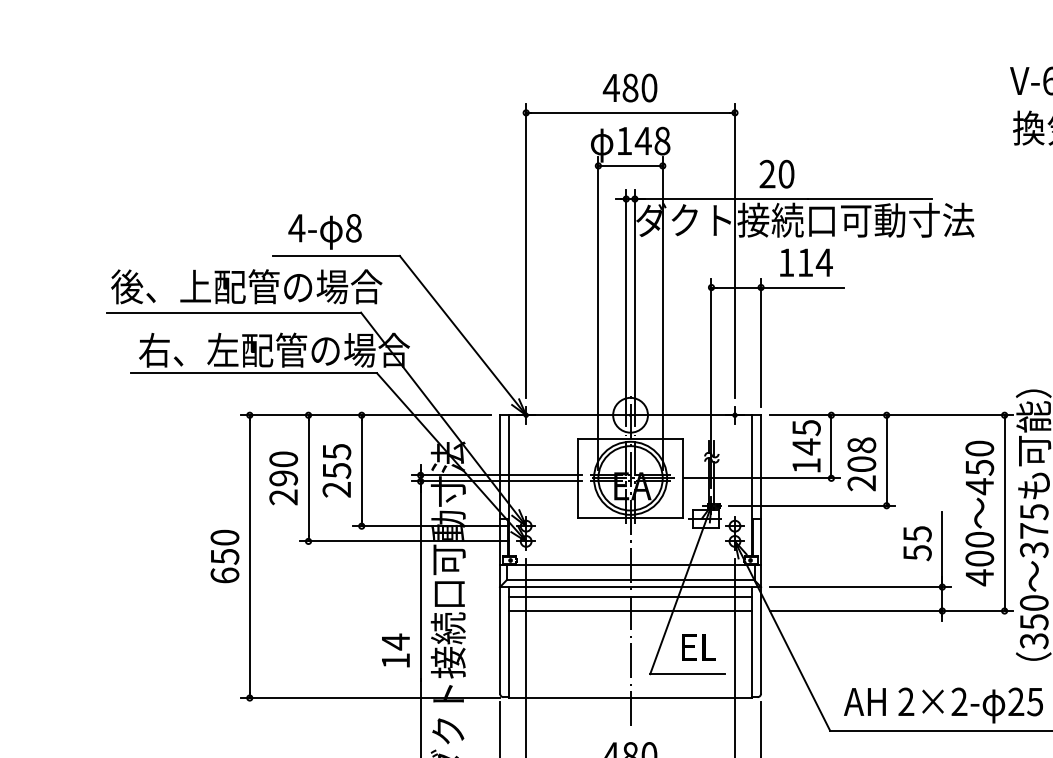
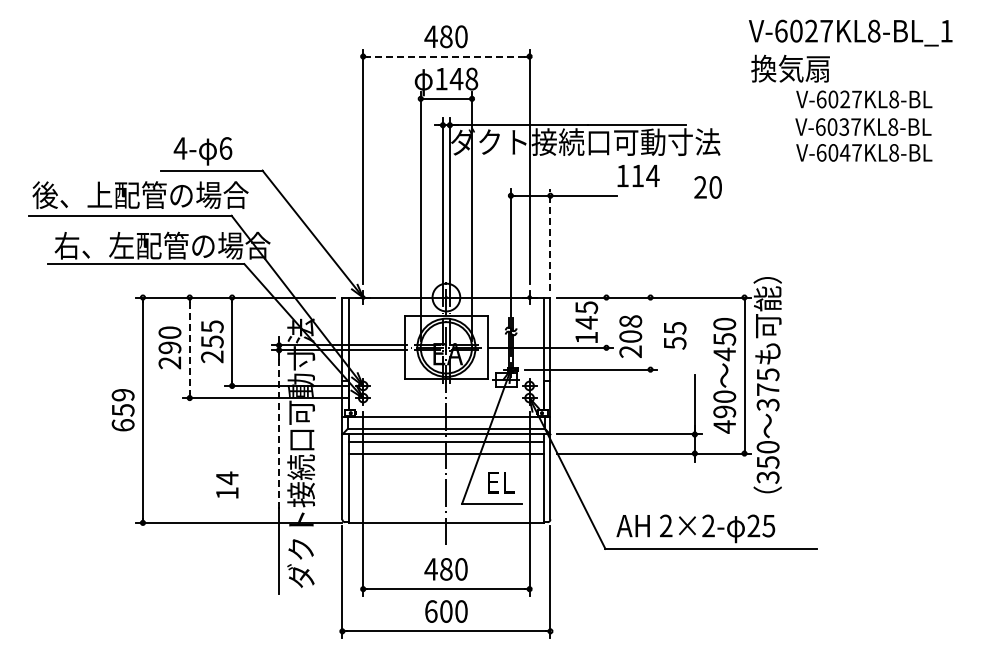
line: (629, 112) -> (445, 56), solid -> dashed
text: (776, 174) -> (707, 187), moved
text: (353, 228) -> (225, 148), 8 -> 6
text: (806, 262) -> (638, 175), moved
line: (761, 342) -> (550, 239), solid -> dashed
line: (831, 446) -> (606, 322), removed
line: (886, 460) -> (650, 333), removed
line: (308, 479) -> (189, 348), solid -> dashed
text: (224, 536) -> (122, 394), 650 -> 659
text: (918, 543) -> (675, 335), moved
text: (979, 558) -> (724, 411), 400 -> 490
line: (421, 580) -> (279, 429), solid -> dashed
text: (396, 649) -> (227, 484), moved

